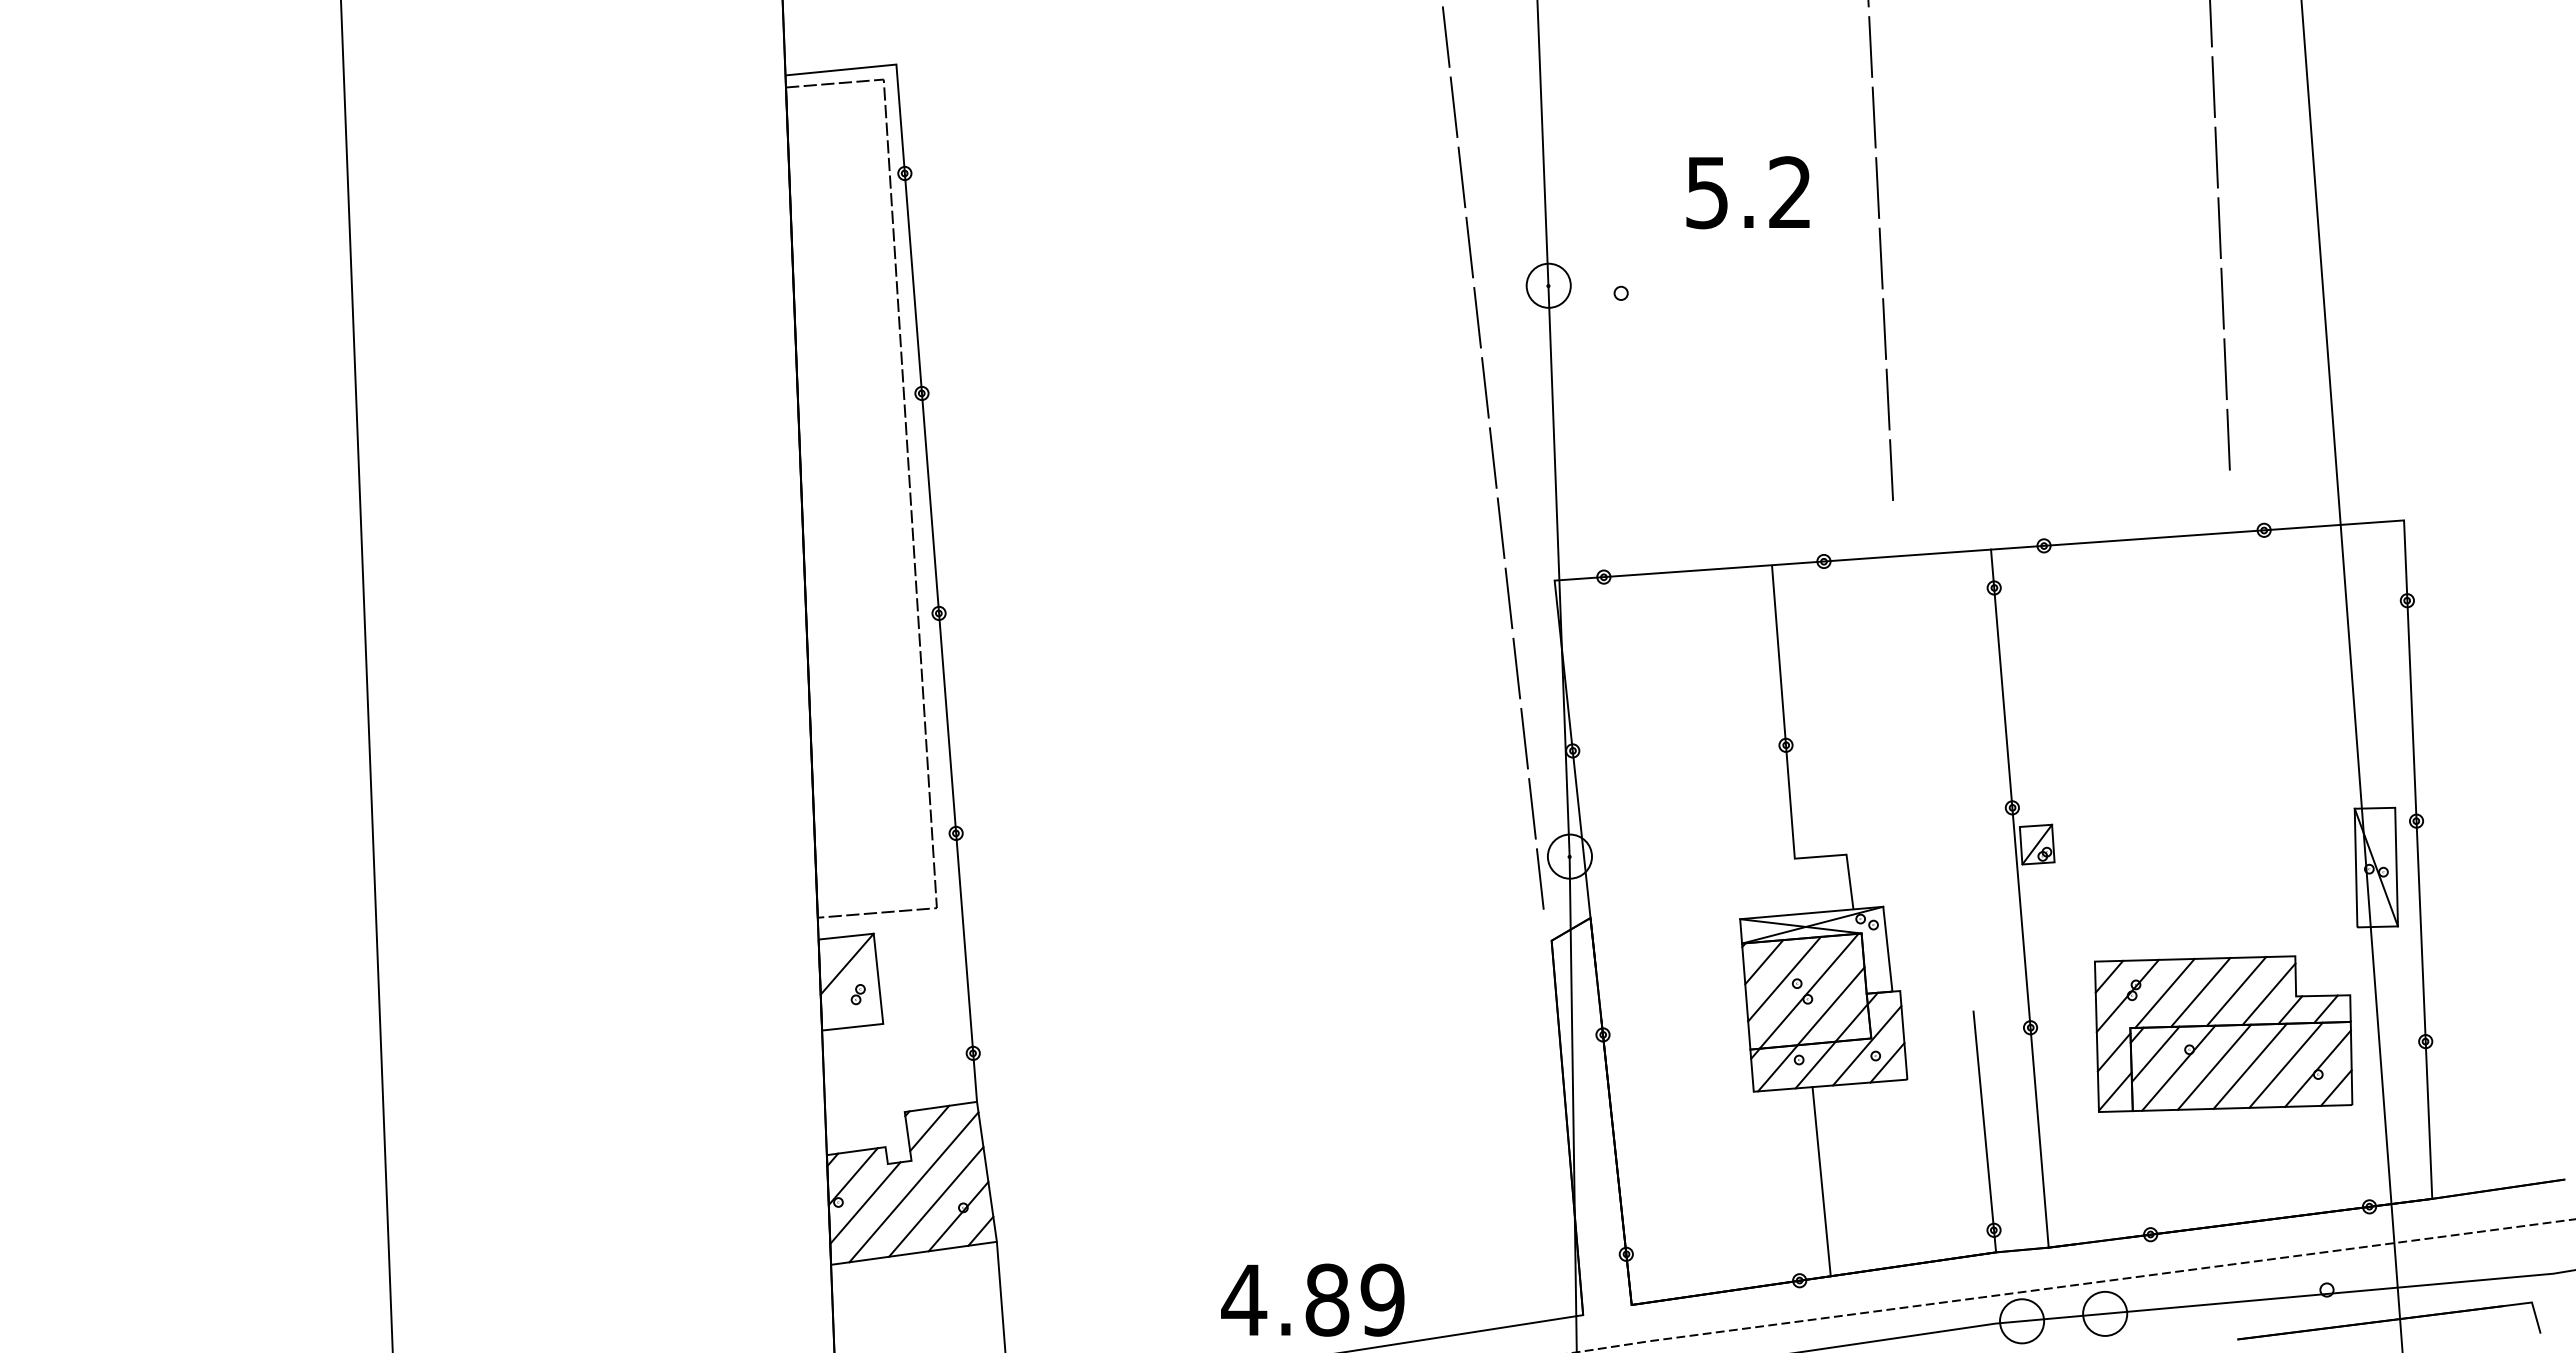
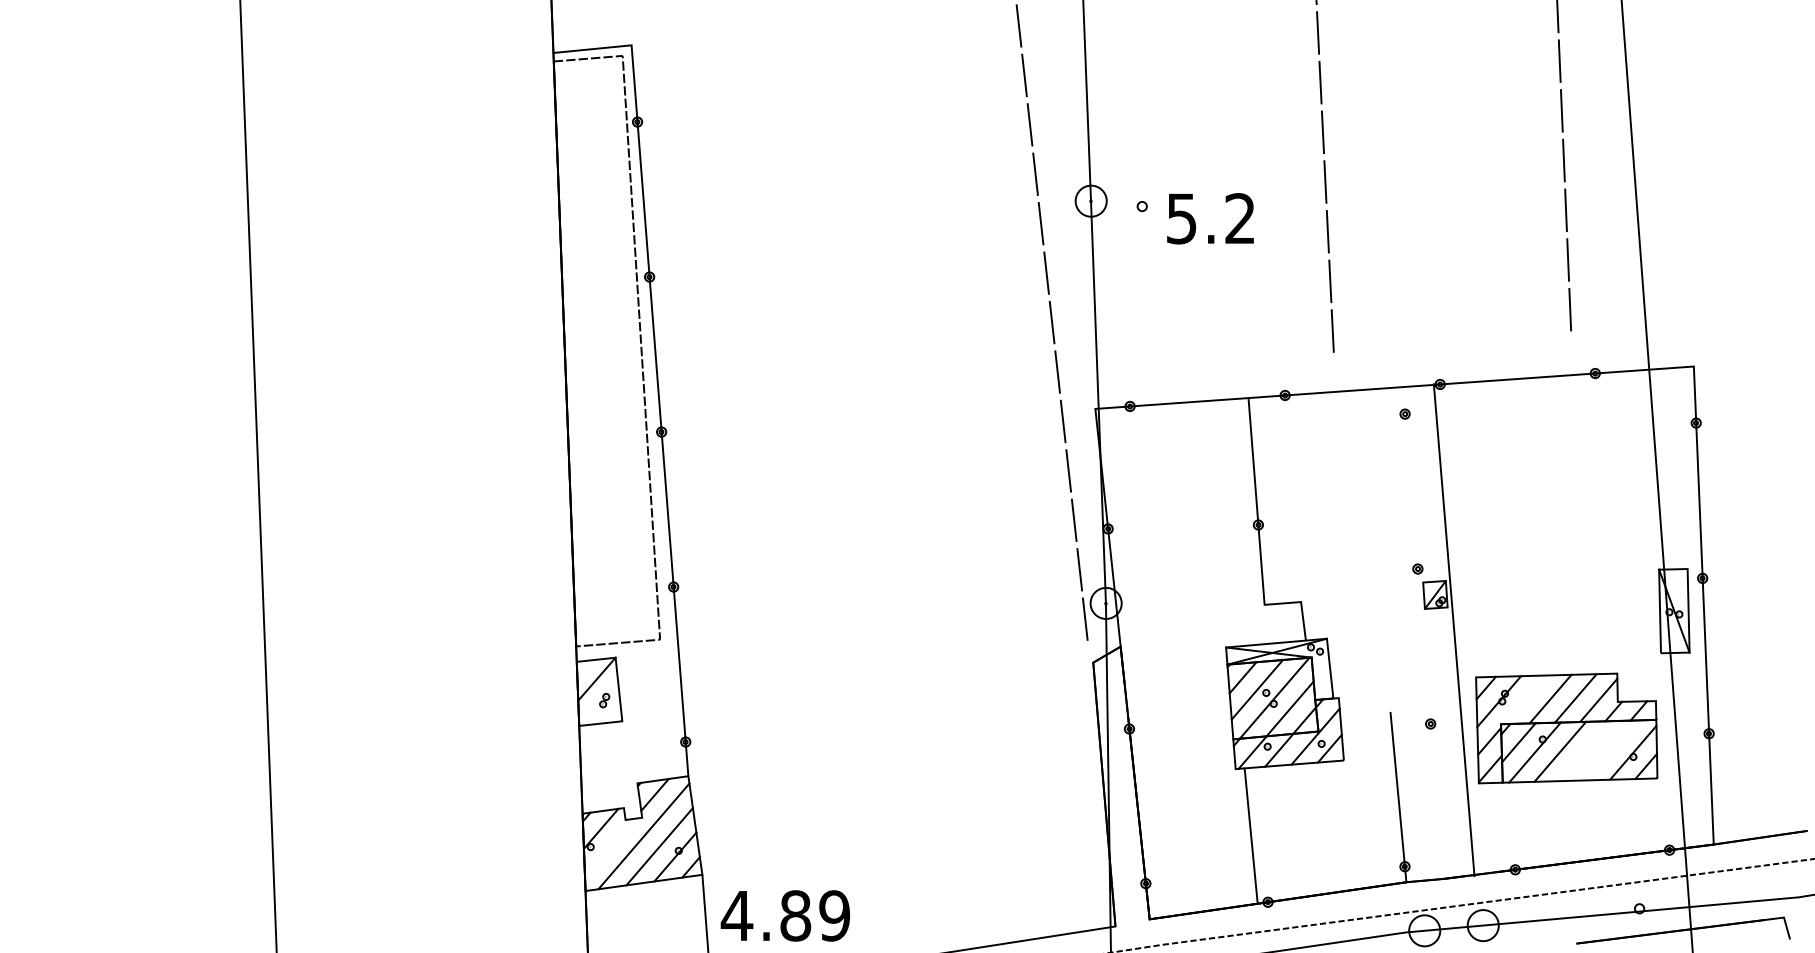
text: (1747, 192) -> (1210, 218), moved
line: (2019, 898) -> (1453, 630), moved
line: (2164, 992) -> (1525, 699), removed
line: (2285, 1064) -> (1610, 749), removed
line: (2249, 1065) -> (1584, 750), removed
line: (1821, 1181) -> (1250, 835), moved
line: (865, 1202) -> (609, 847), removed
text: (1312, 1299) -> (785, 915), moved

